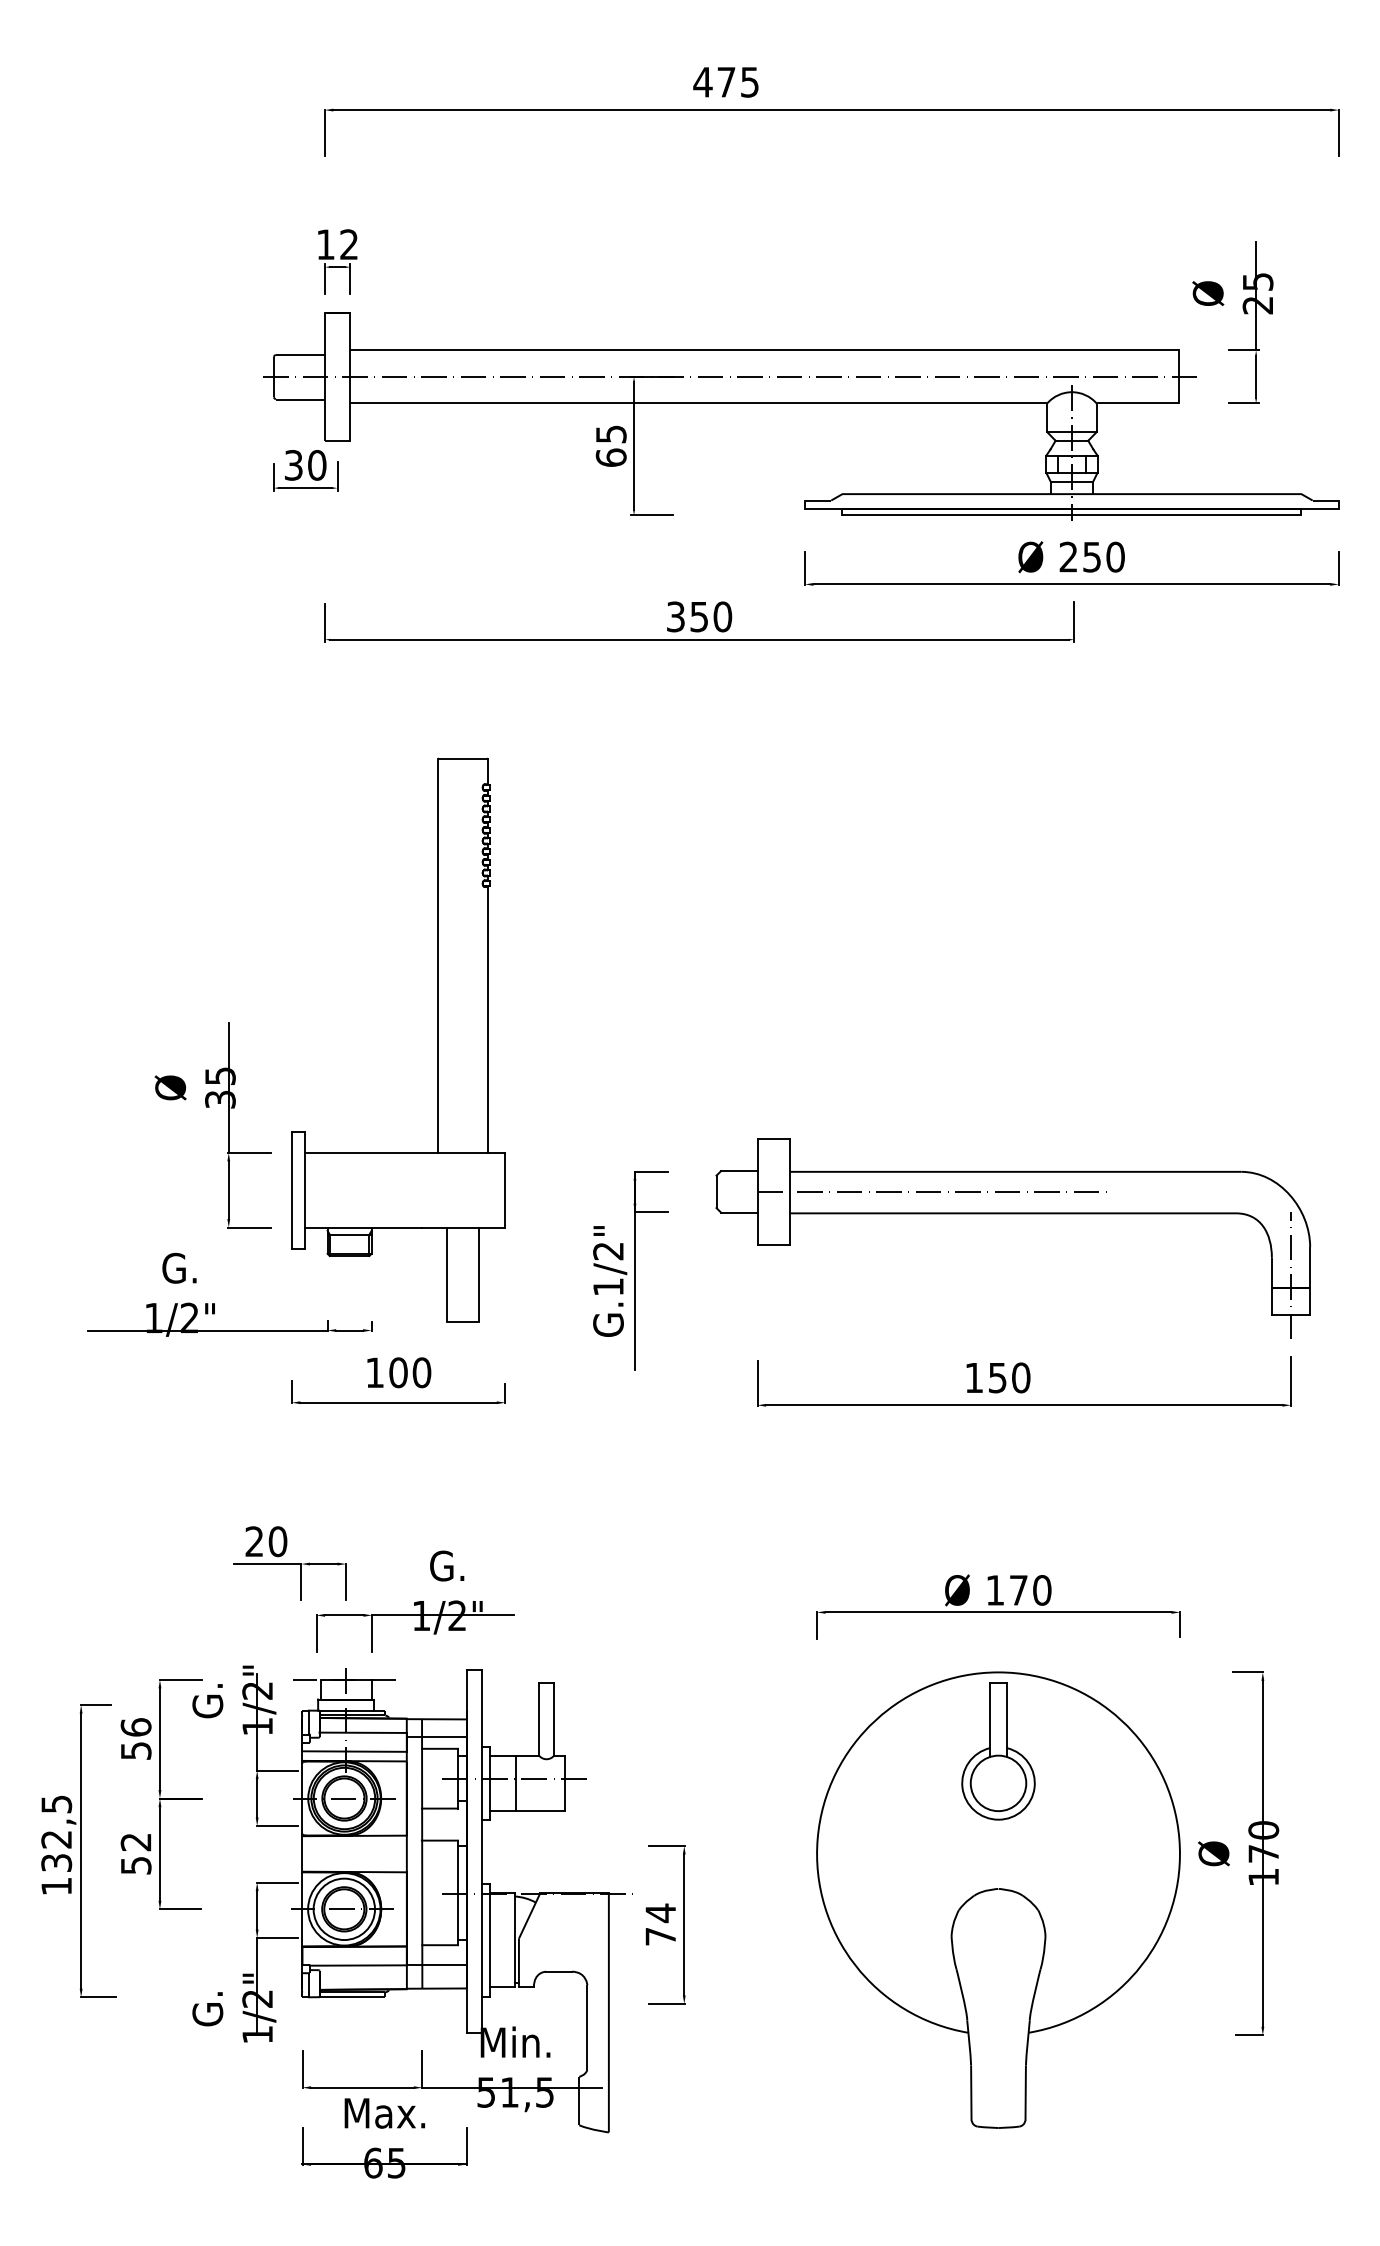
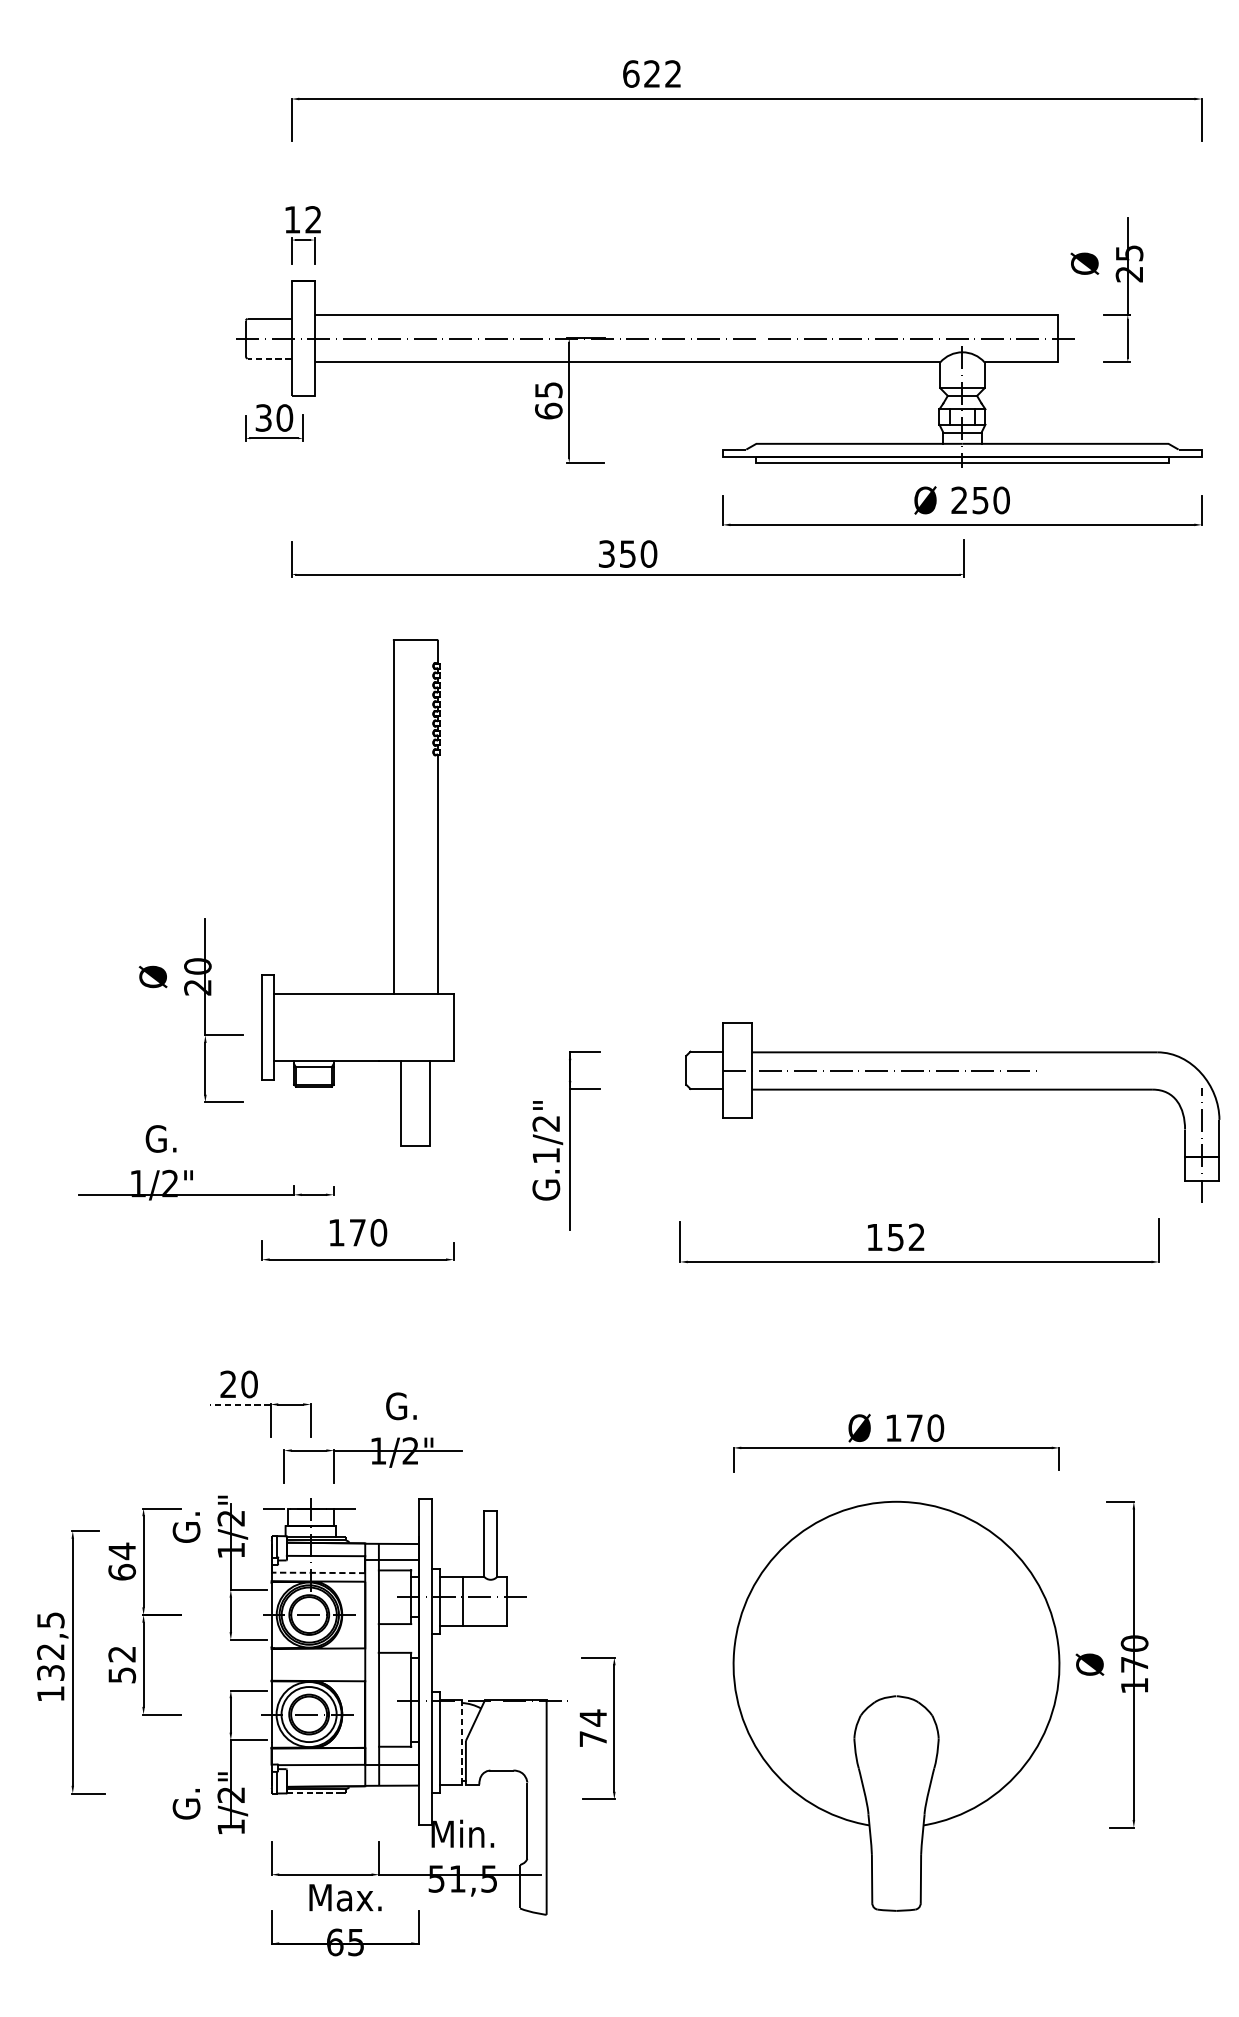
text: (725, 81) -> (651, 73), 475 -> 622
line: (300, 399) -> (269, 358), solid -> dashed
part: (437, 1039) -> (392, 892), moved
text: (220, 1087) -> (197, 976), 35 -> 20
part: (1012, 1214) -> (952, 1090), moved
text: (398, 1372) -> (357, 1232), 100 -> 170
text: (1021, 1377) -> (917, 1237), 150 -> 152
line: (267, 1564) -> (240, 1404), solid -> dashed
text: (135, 1738) -> (121, 1561), 56 -> 64
line: (354, 1751) -> (318, 1572), solid -> dashed
part: (998, 1751) -> (896, 1572), removed
line: (514, 1940) -> (461, 1742), solid -> dashed
line: (350, 1996) -> (314, 1792), solid -> dashed

